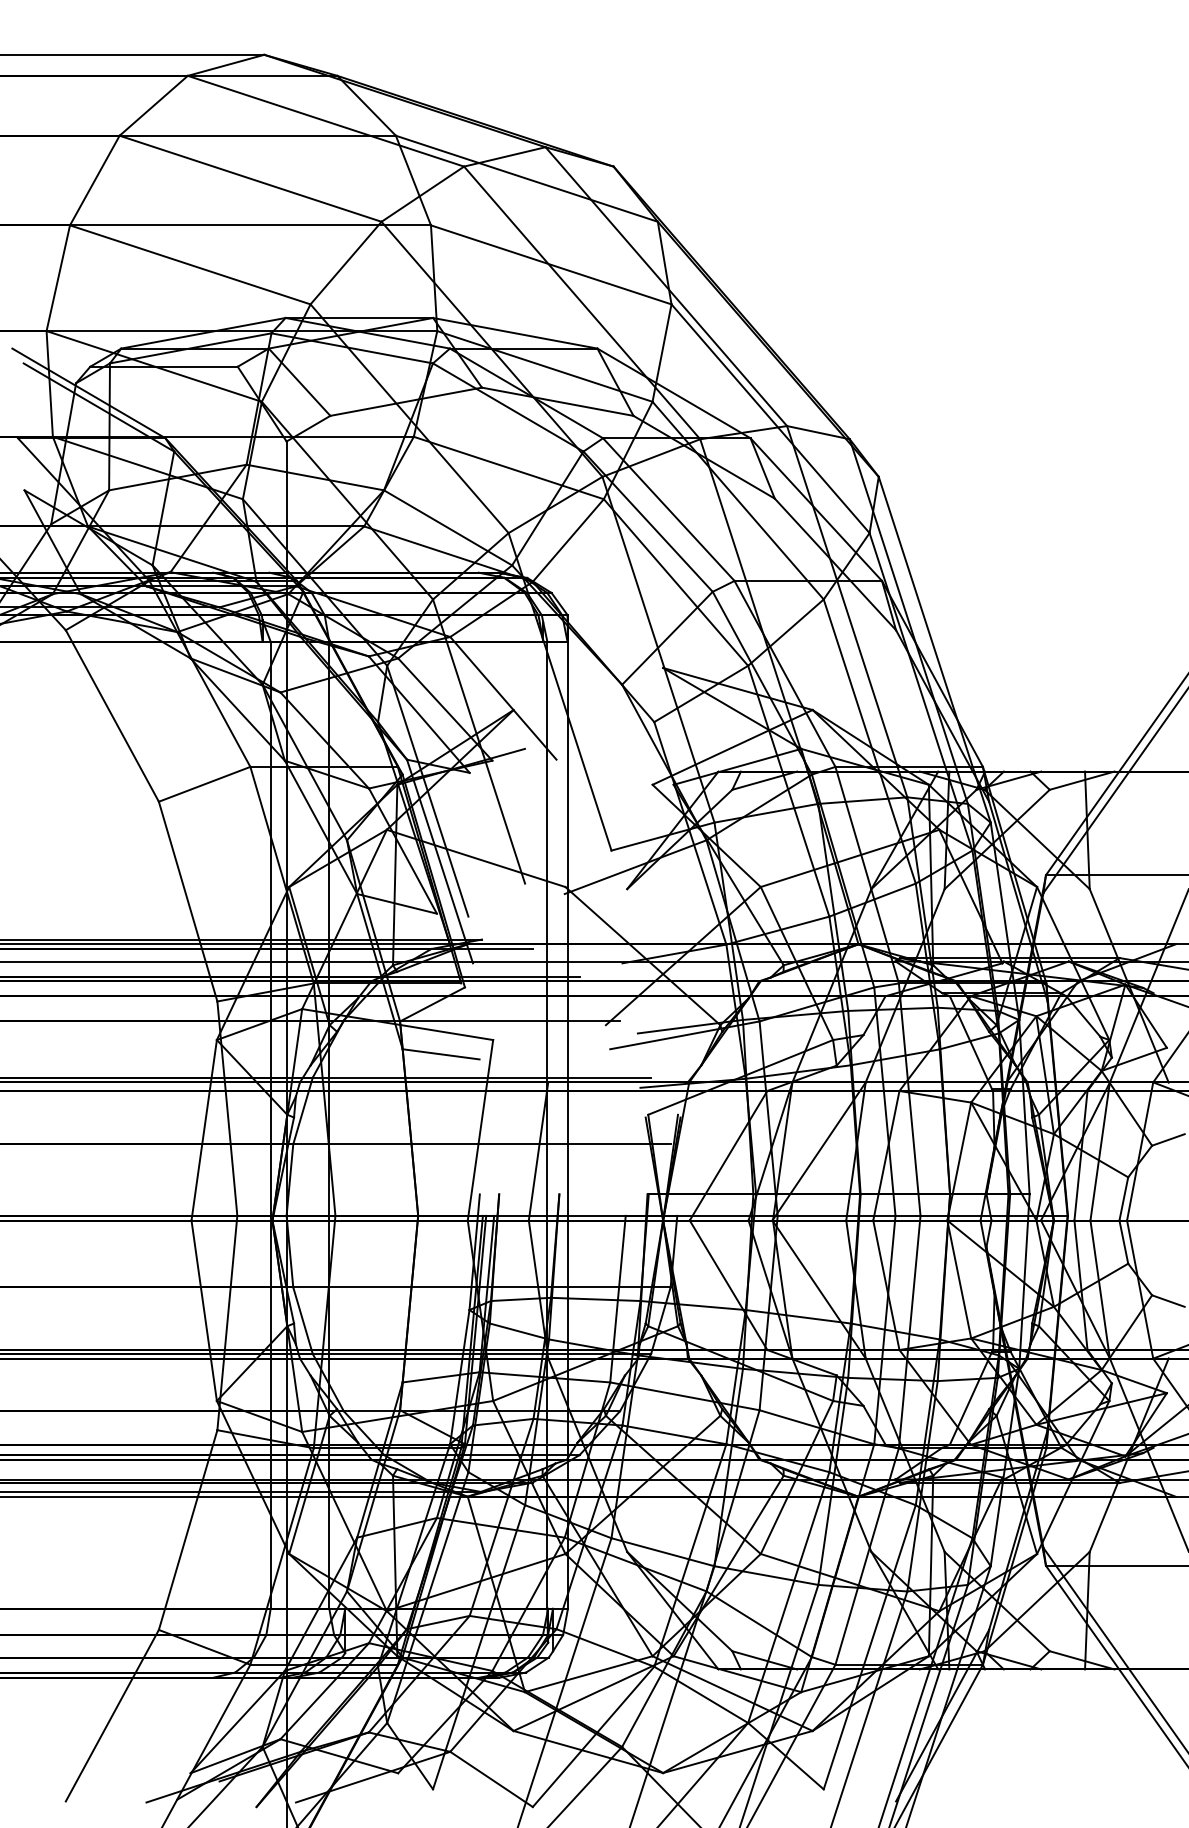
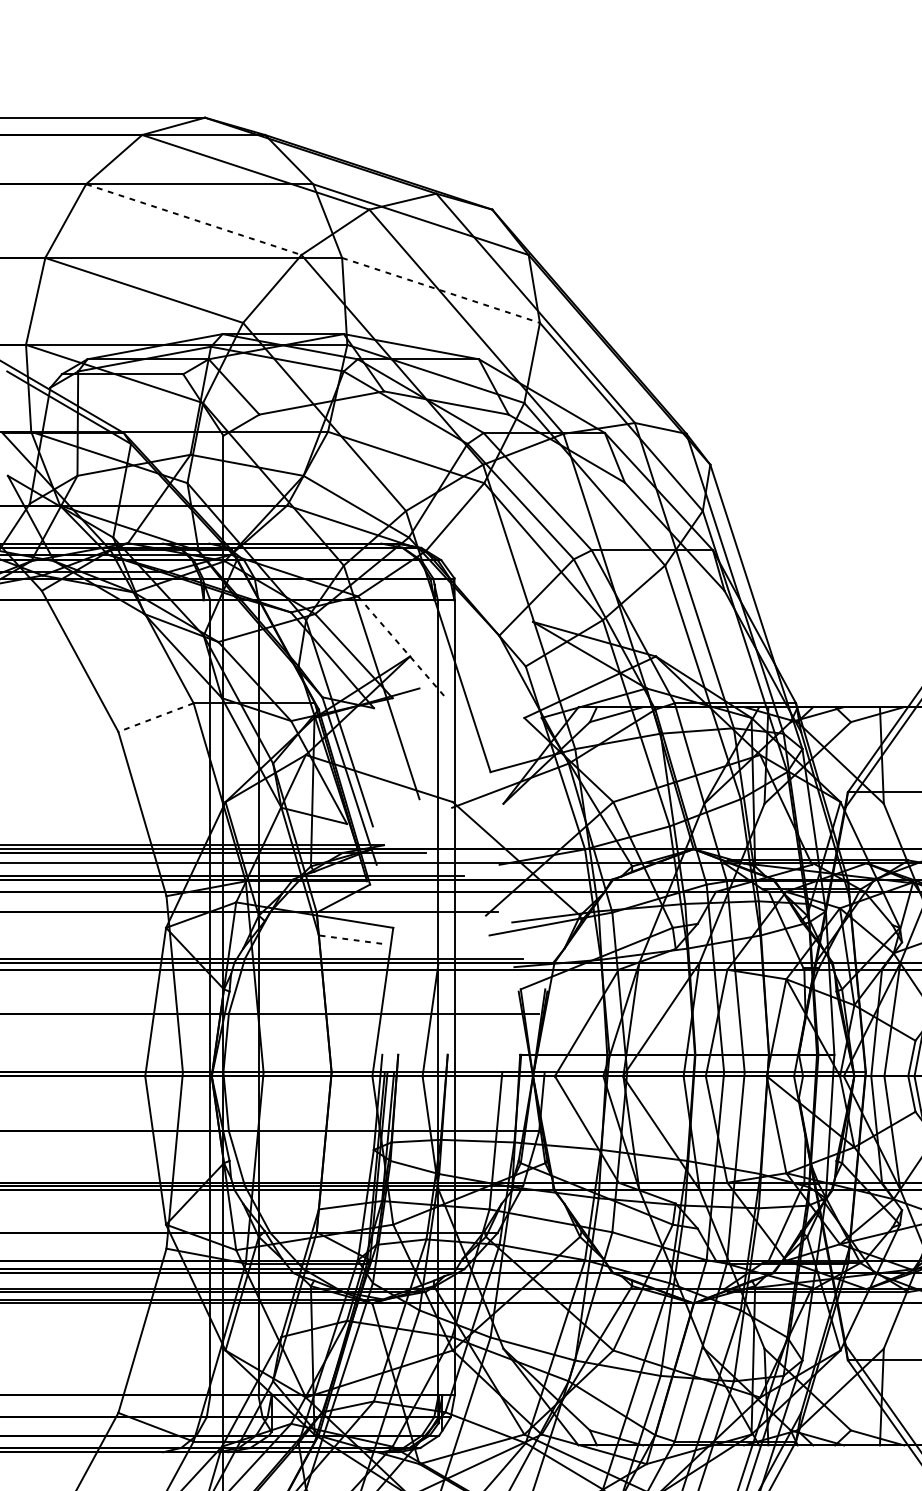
line: (250, 178) -> (193, 219), solid -> dashed
line: (551, 264) -> (441, 290), solid -> dashed
line: (503, 698) -> (401, 647), solid -> dashed
line: (204, 784) -> (155, 717), solid -> dashed
line: (441, 1054) -> (350, 939), solid -> dashed

